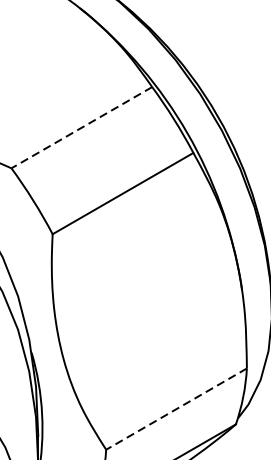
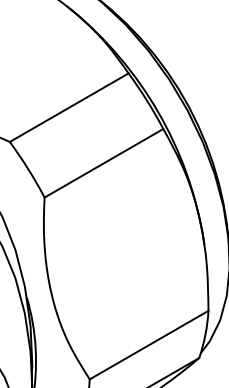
line: (82, 127) -> (69, 107), dashed -> solid
line: (176, 409) -> (149, 345), dashed -> solid

